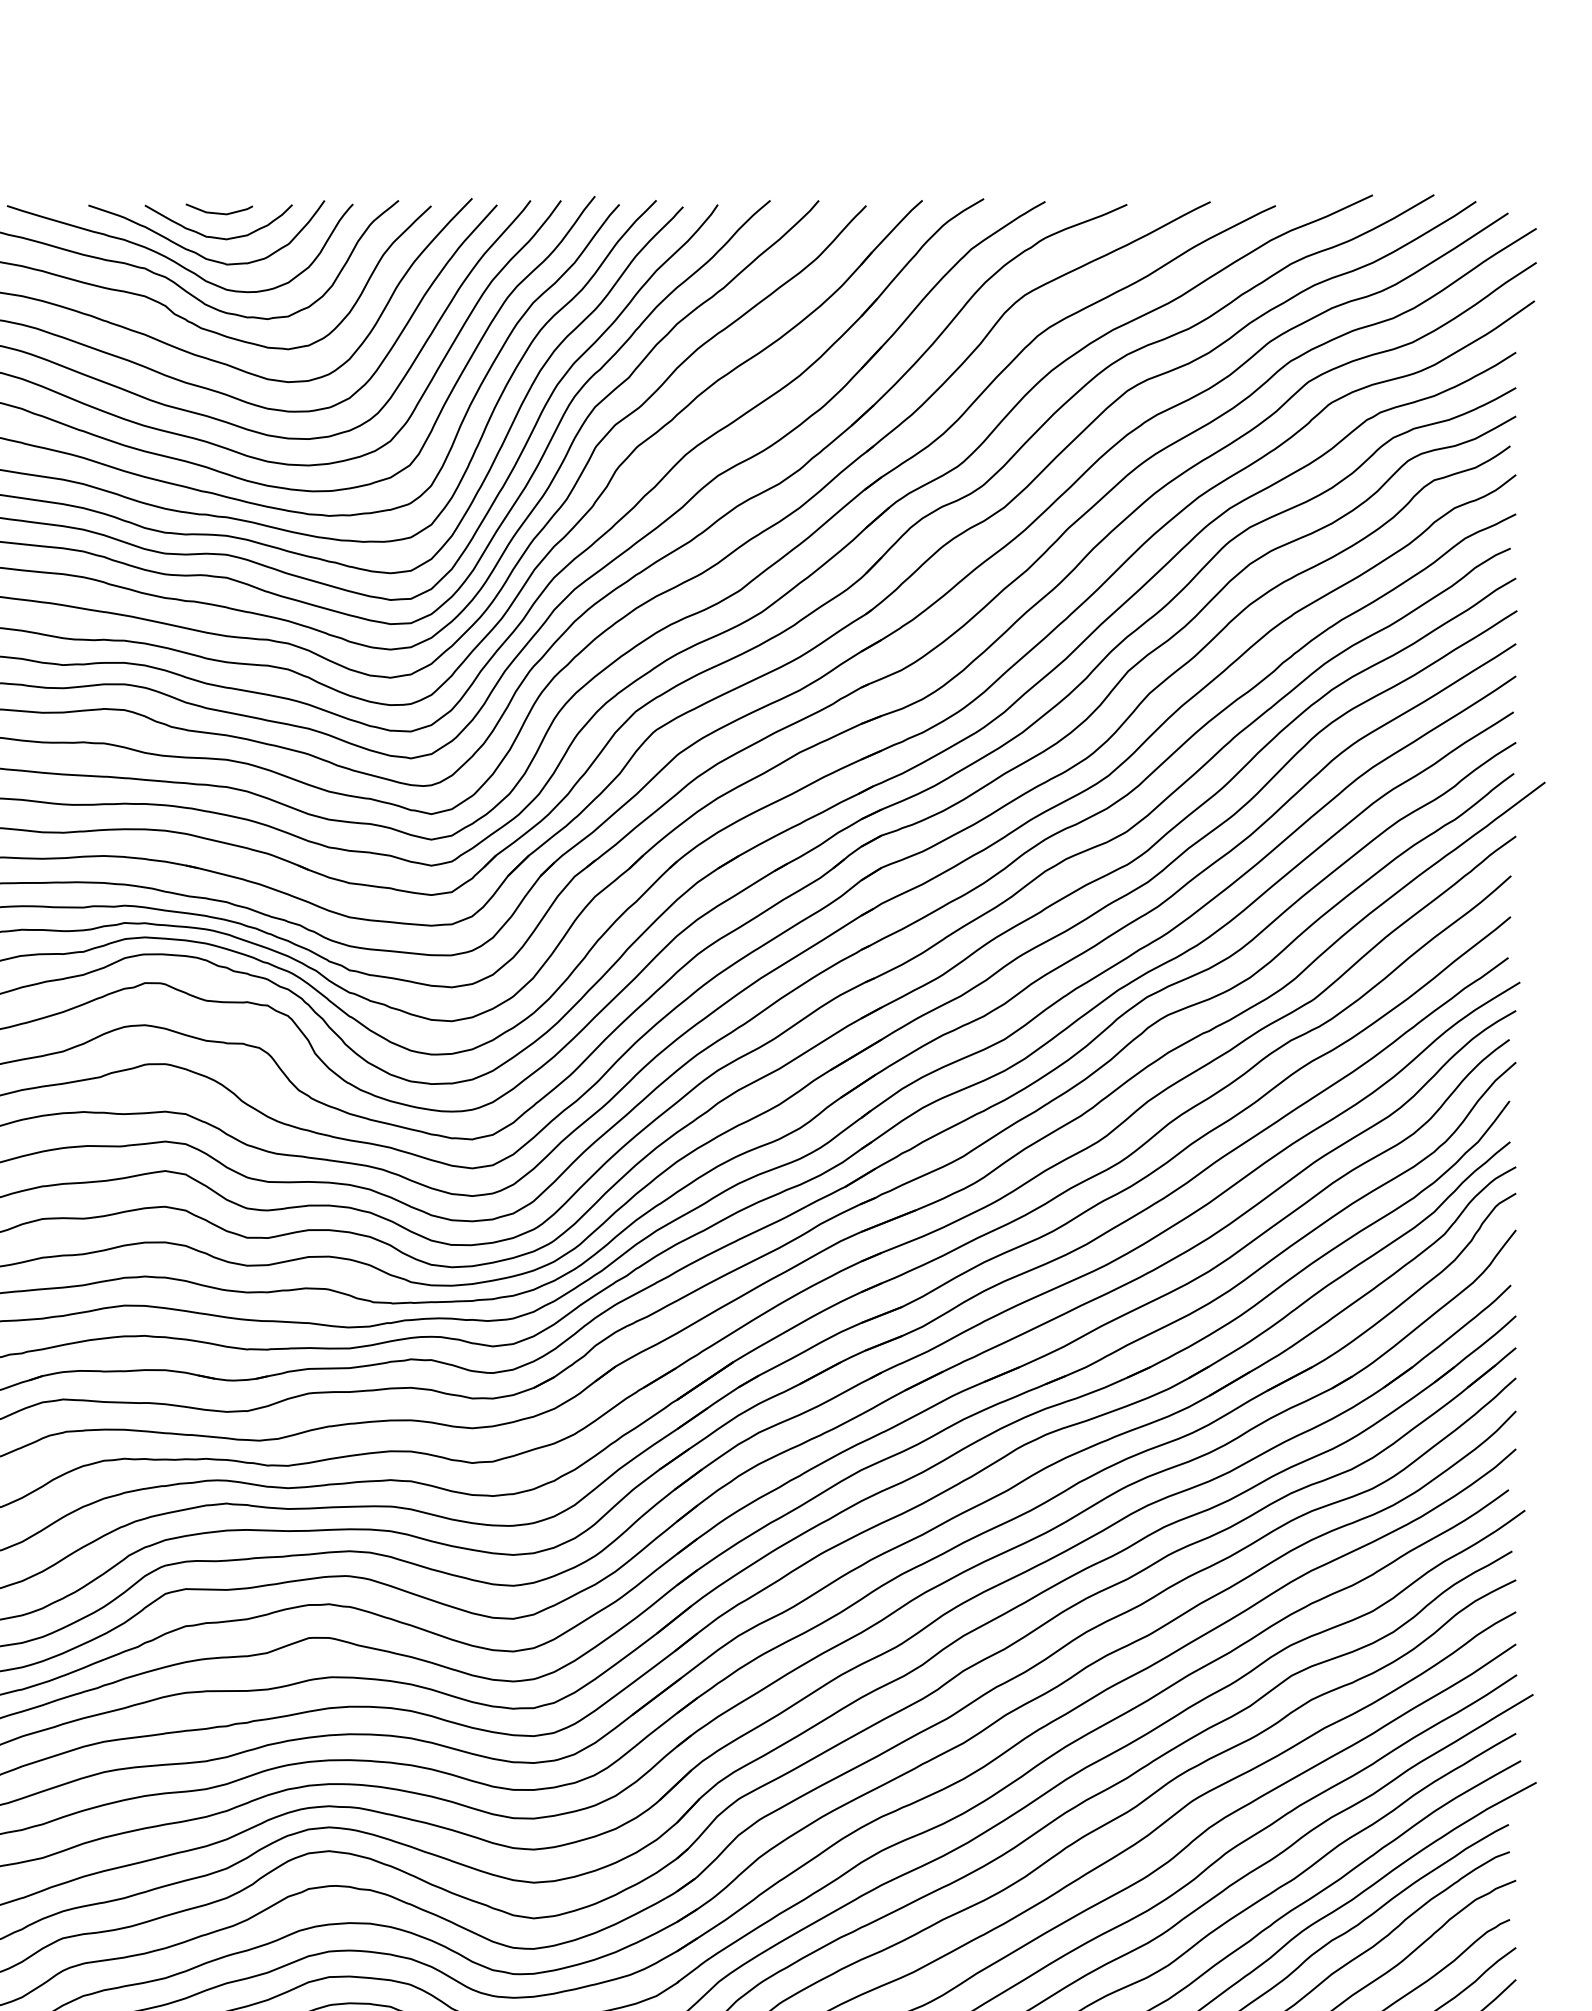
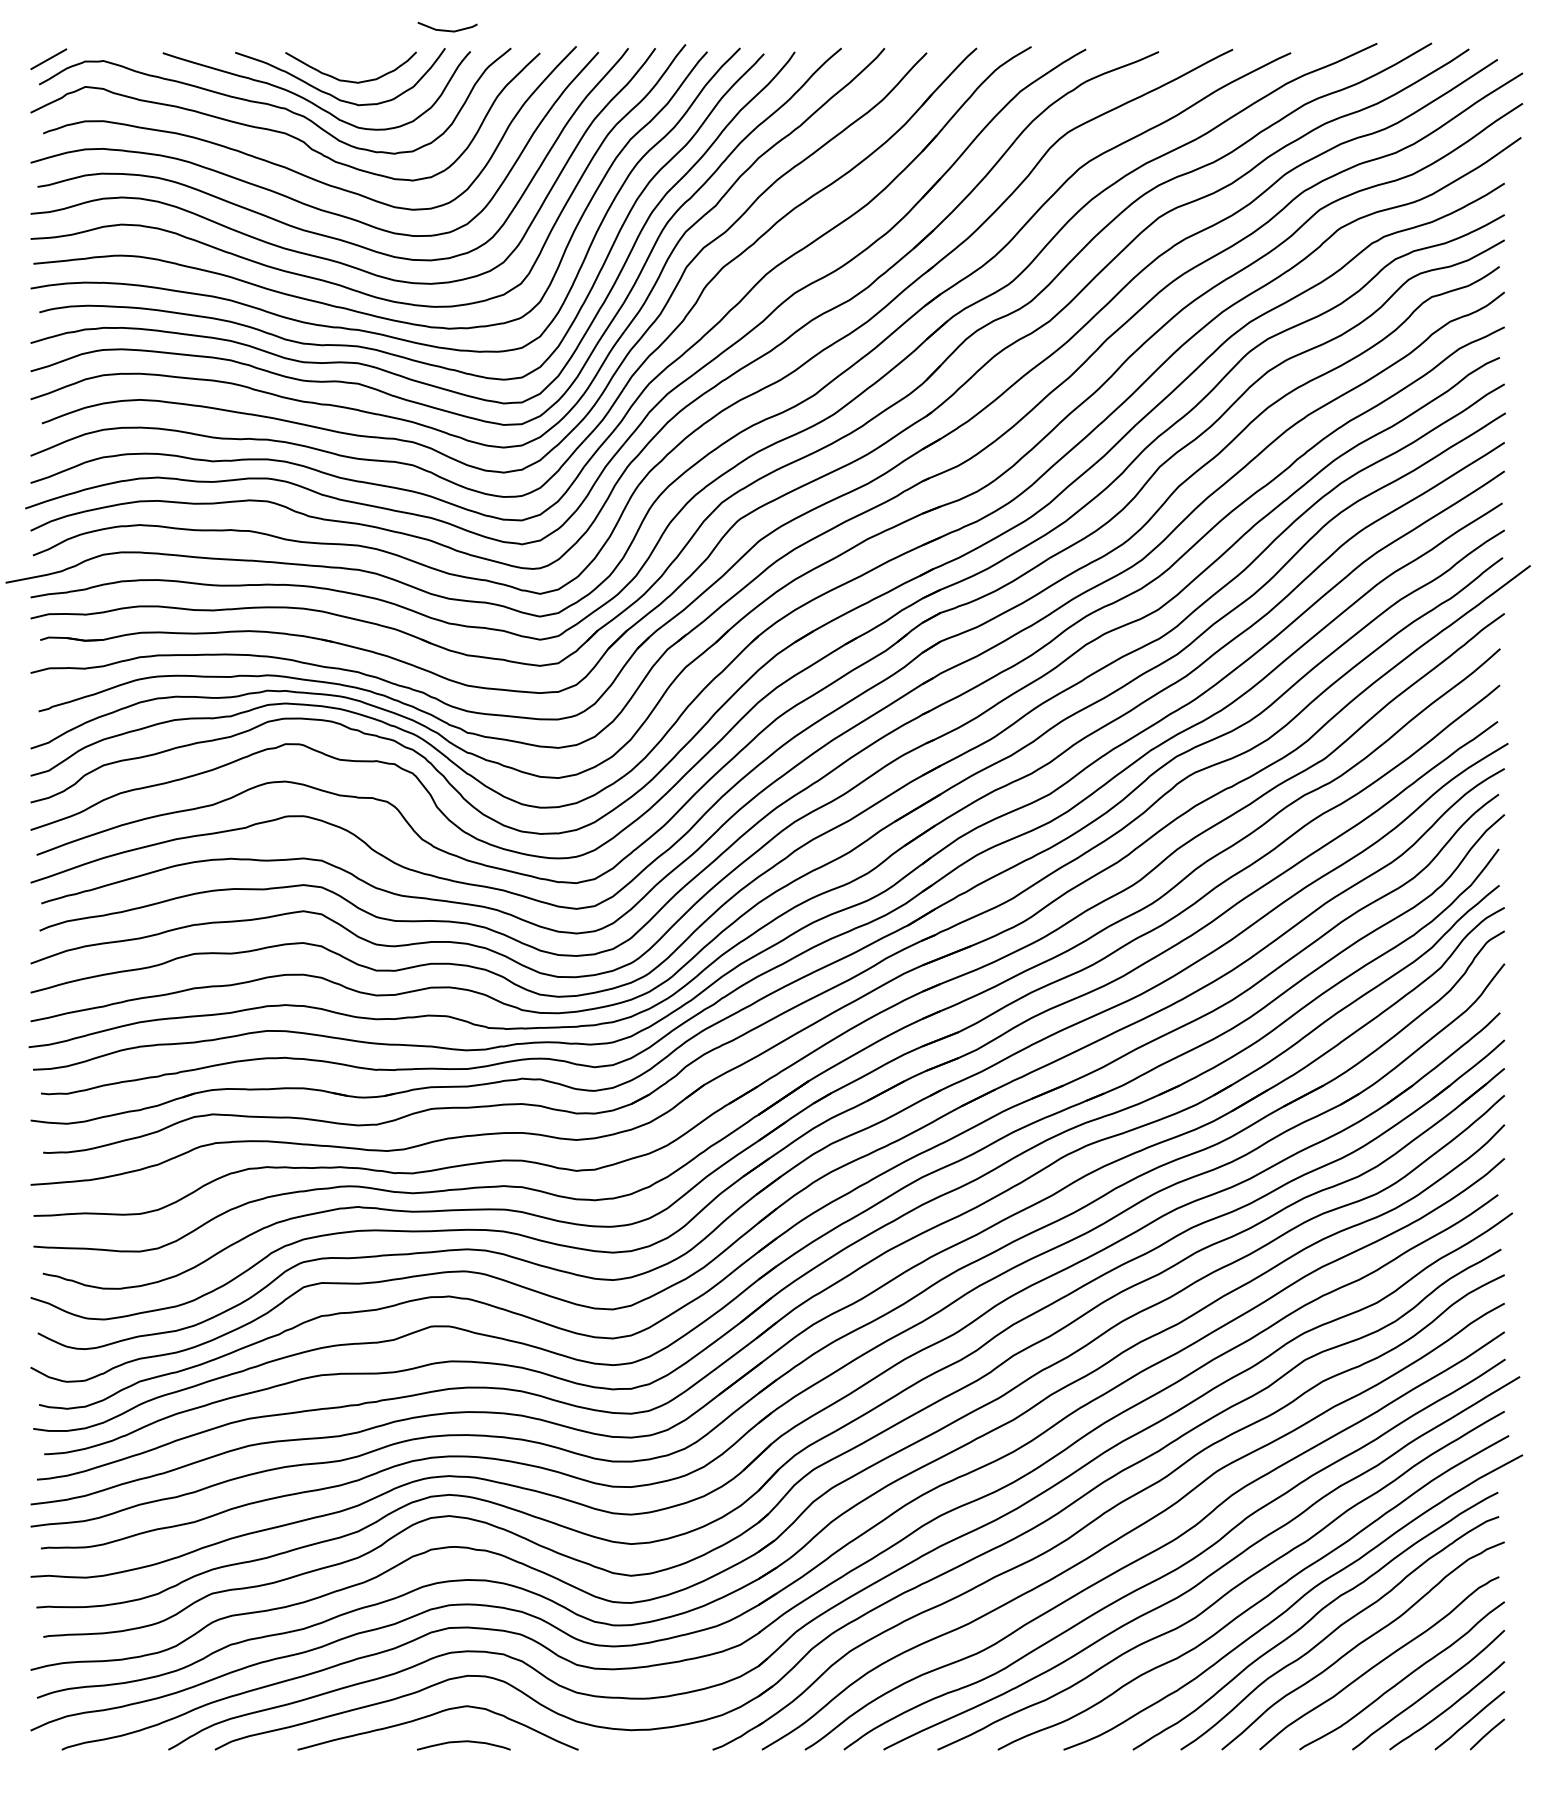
line: (216, 212) -> (445, 29), moved

